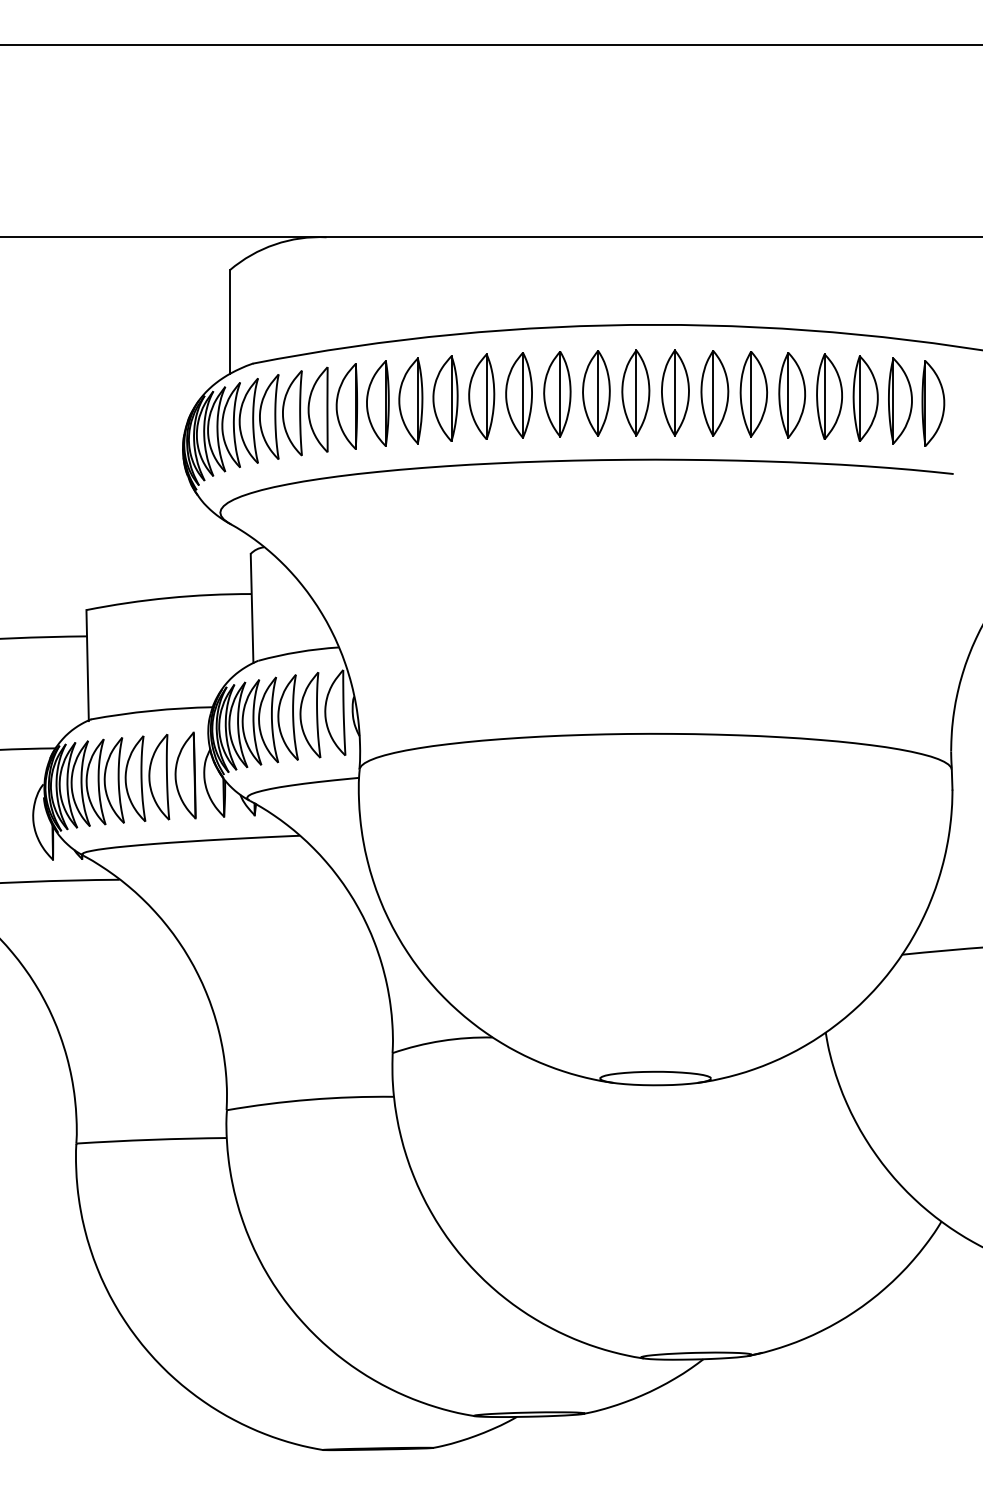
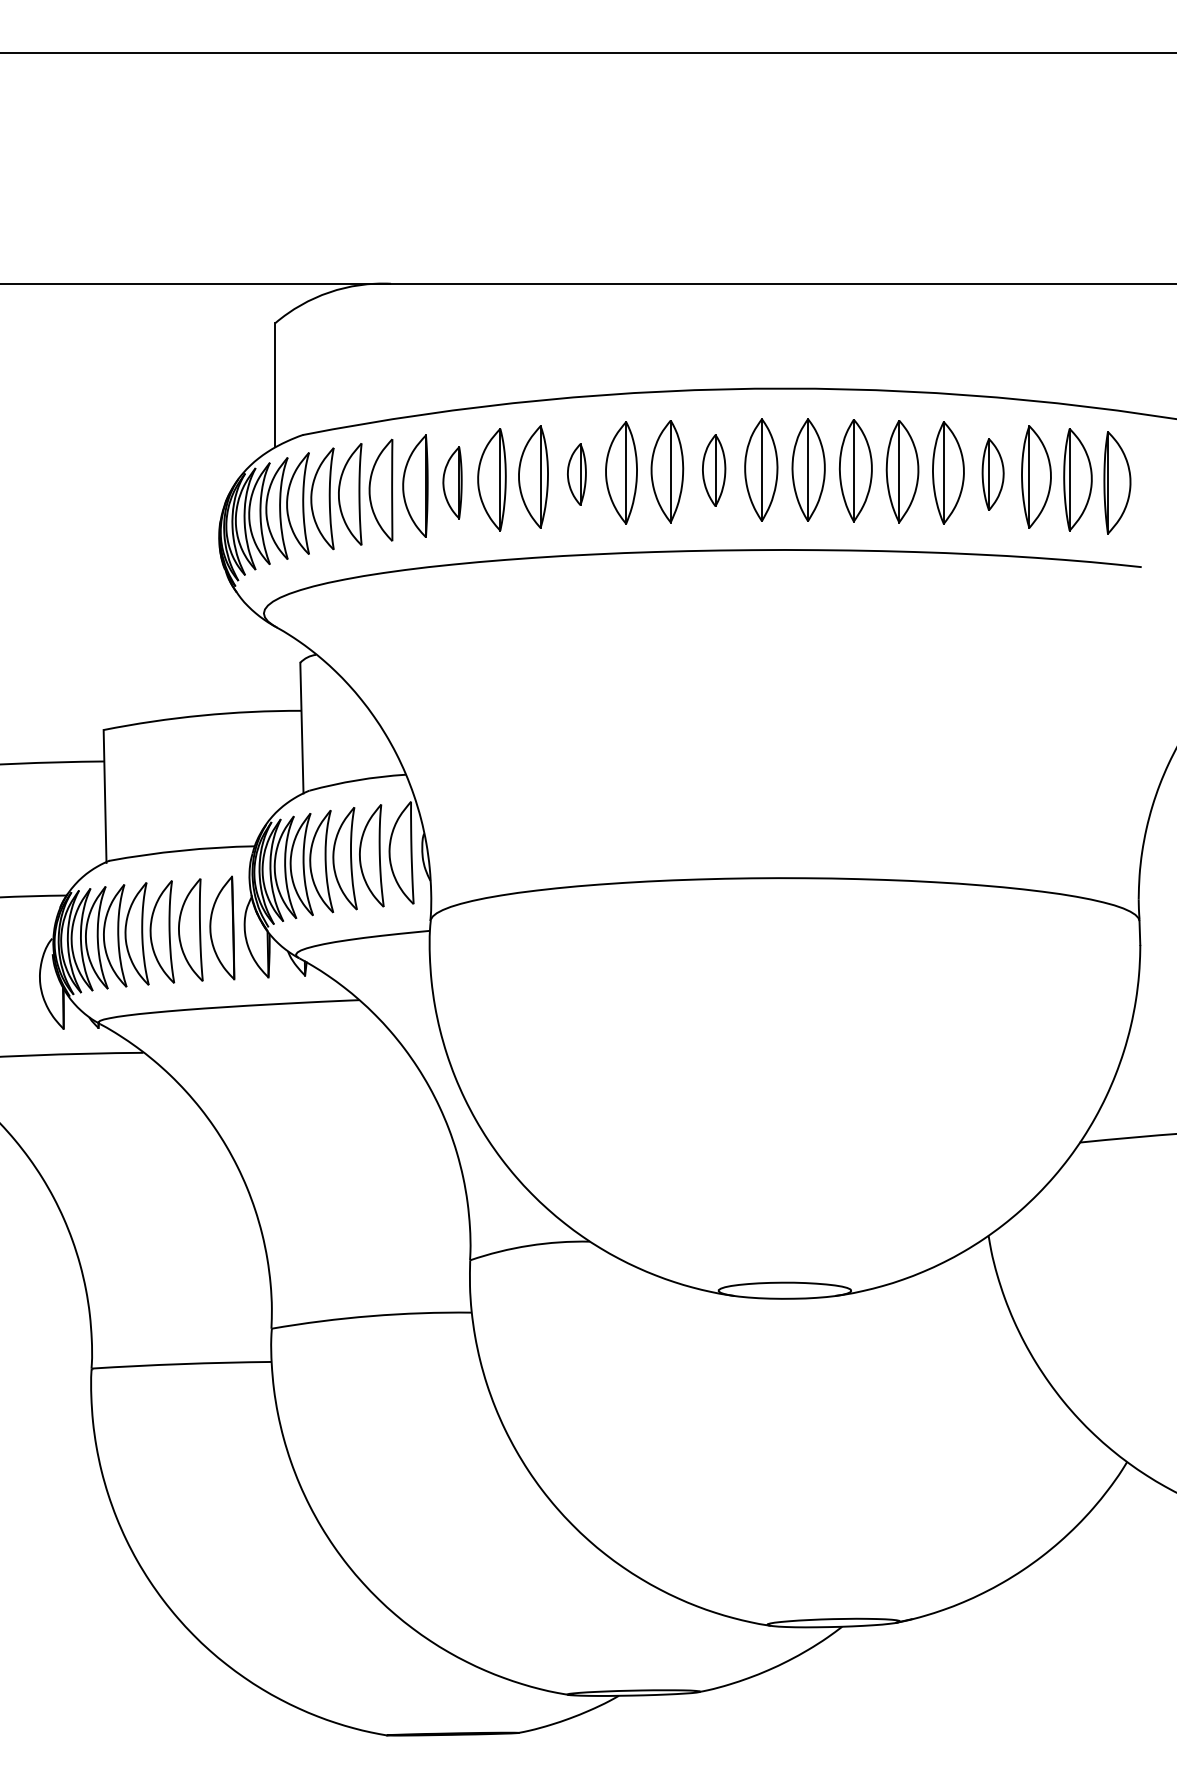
part: (596, 393) -> (714, 470), size x0.7
part: (481, 396) -> (576, 474), size x0.6
part: (829, 396) -> (993, 474), size x0.7
part: (377, 403) -> (452, 482), size x0.7

